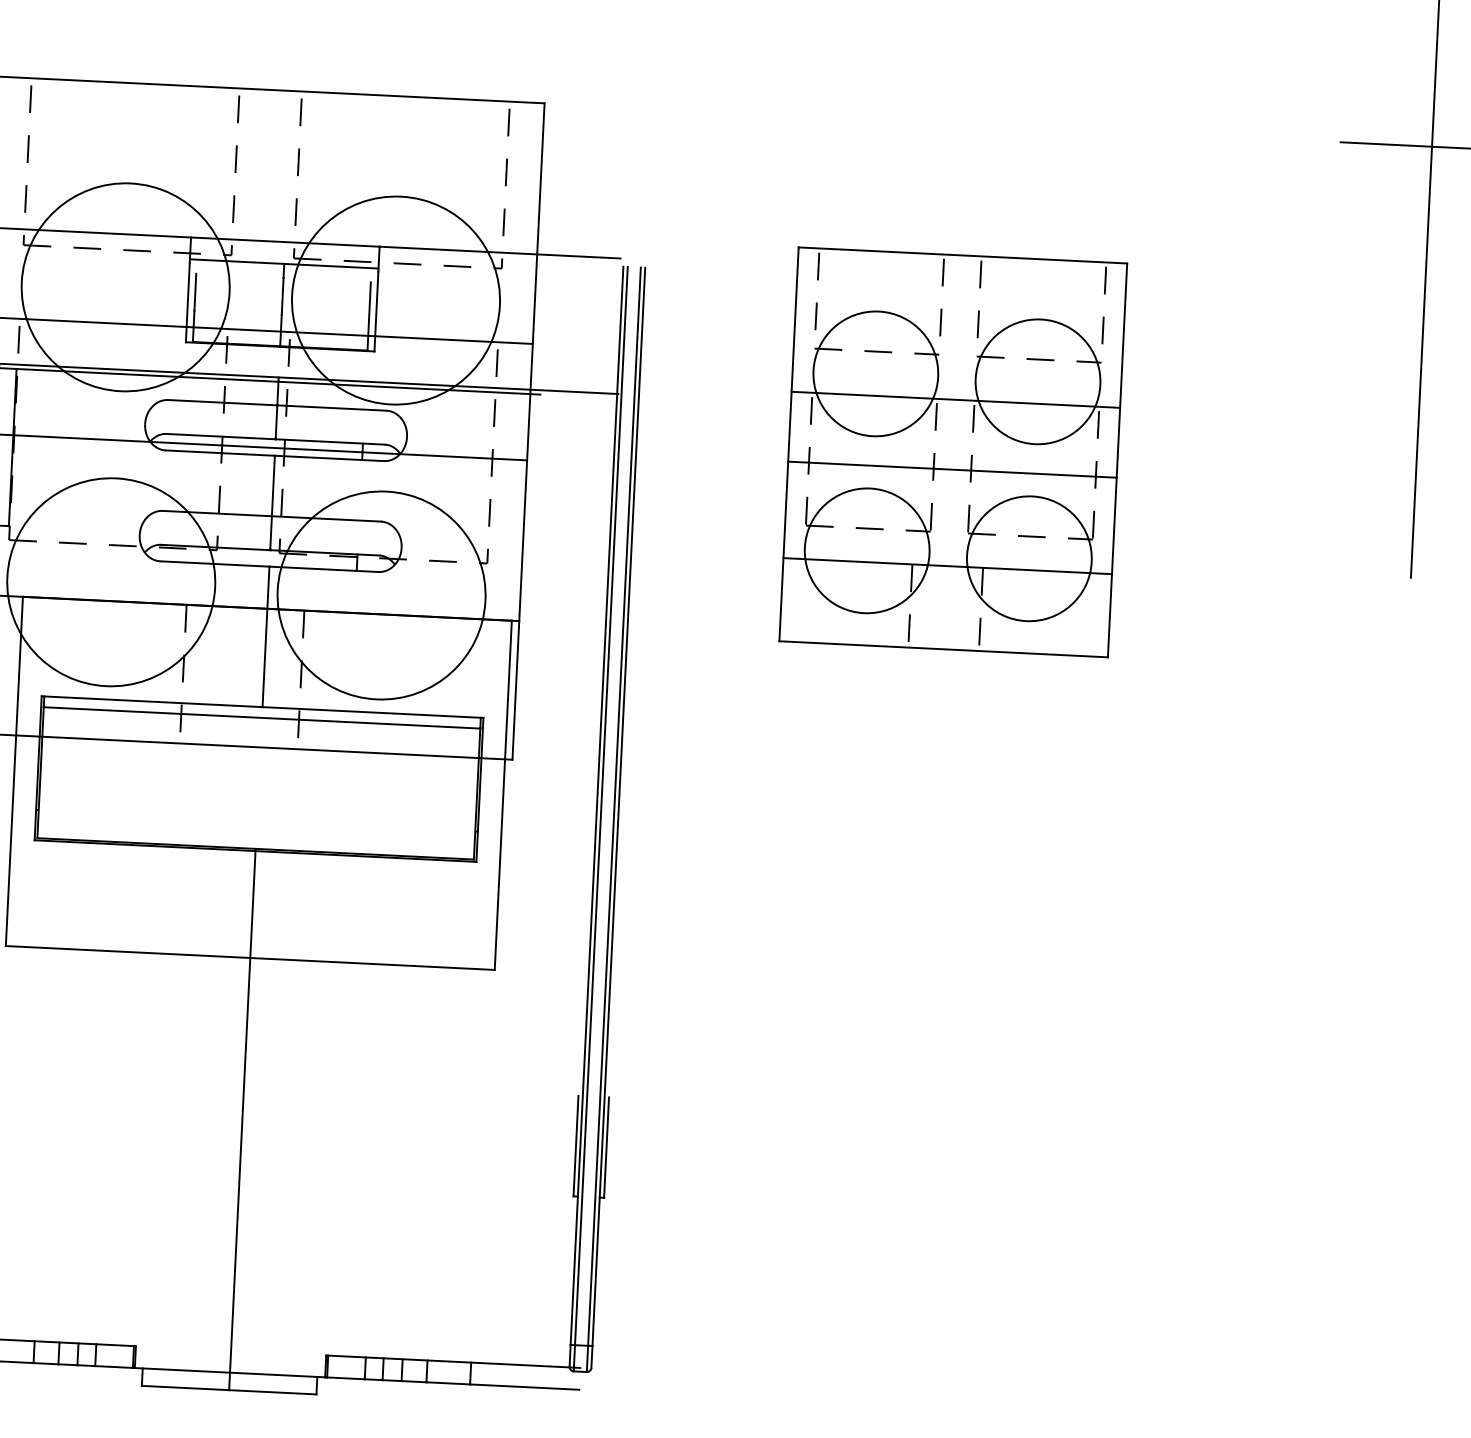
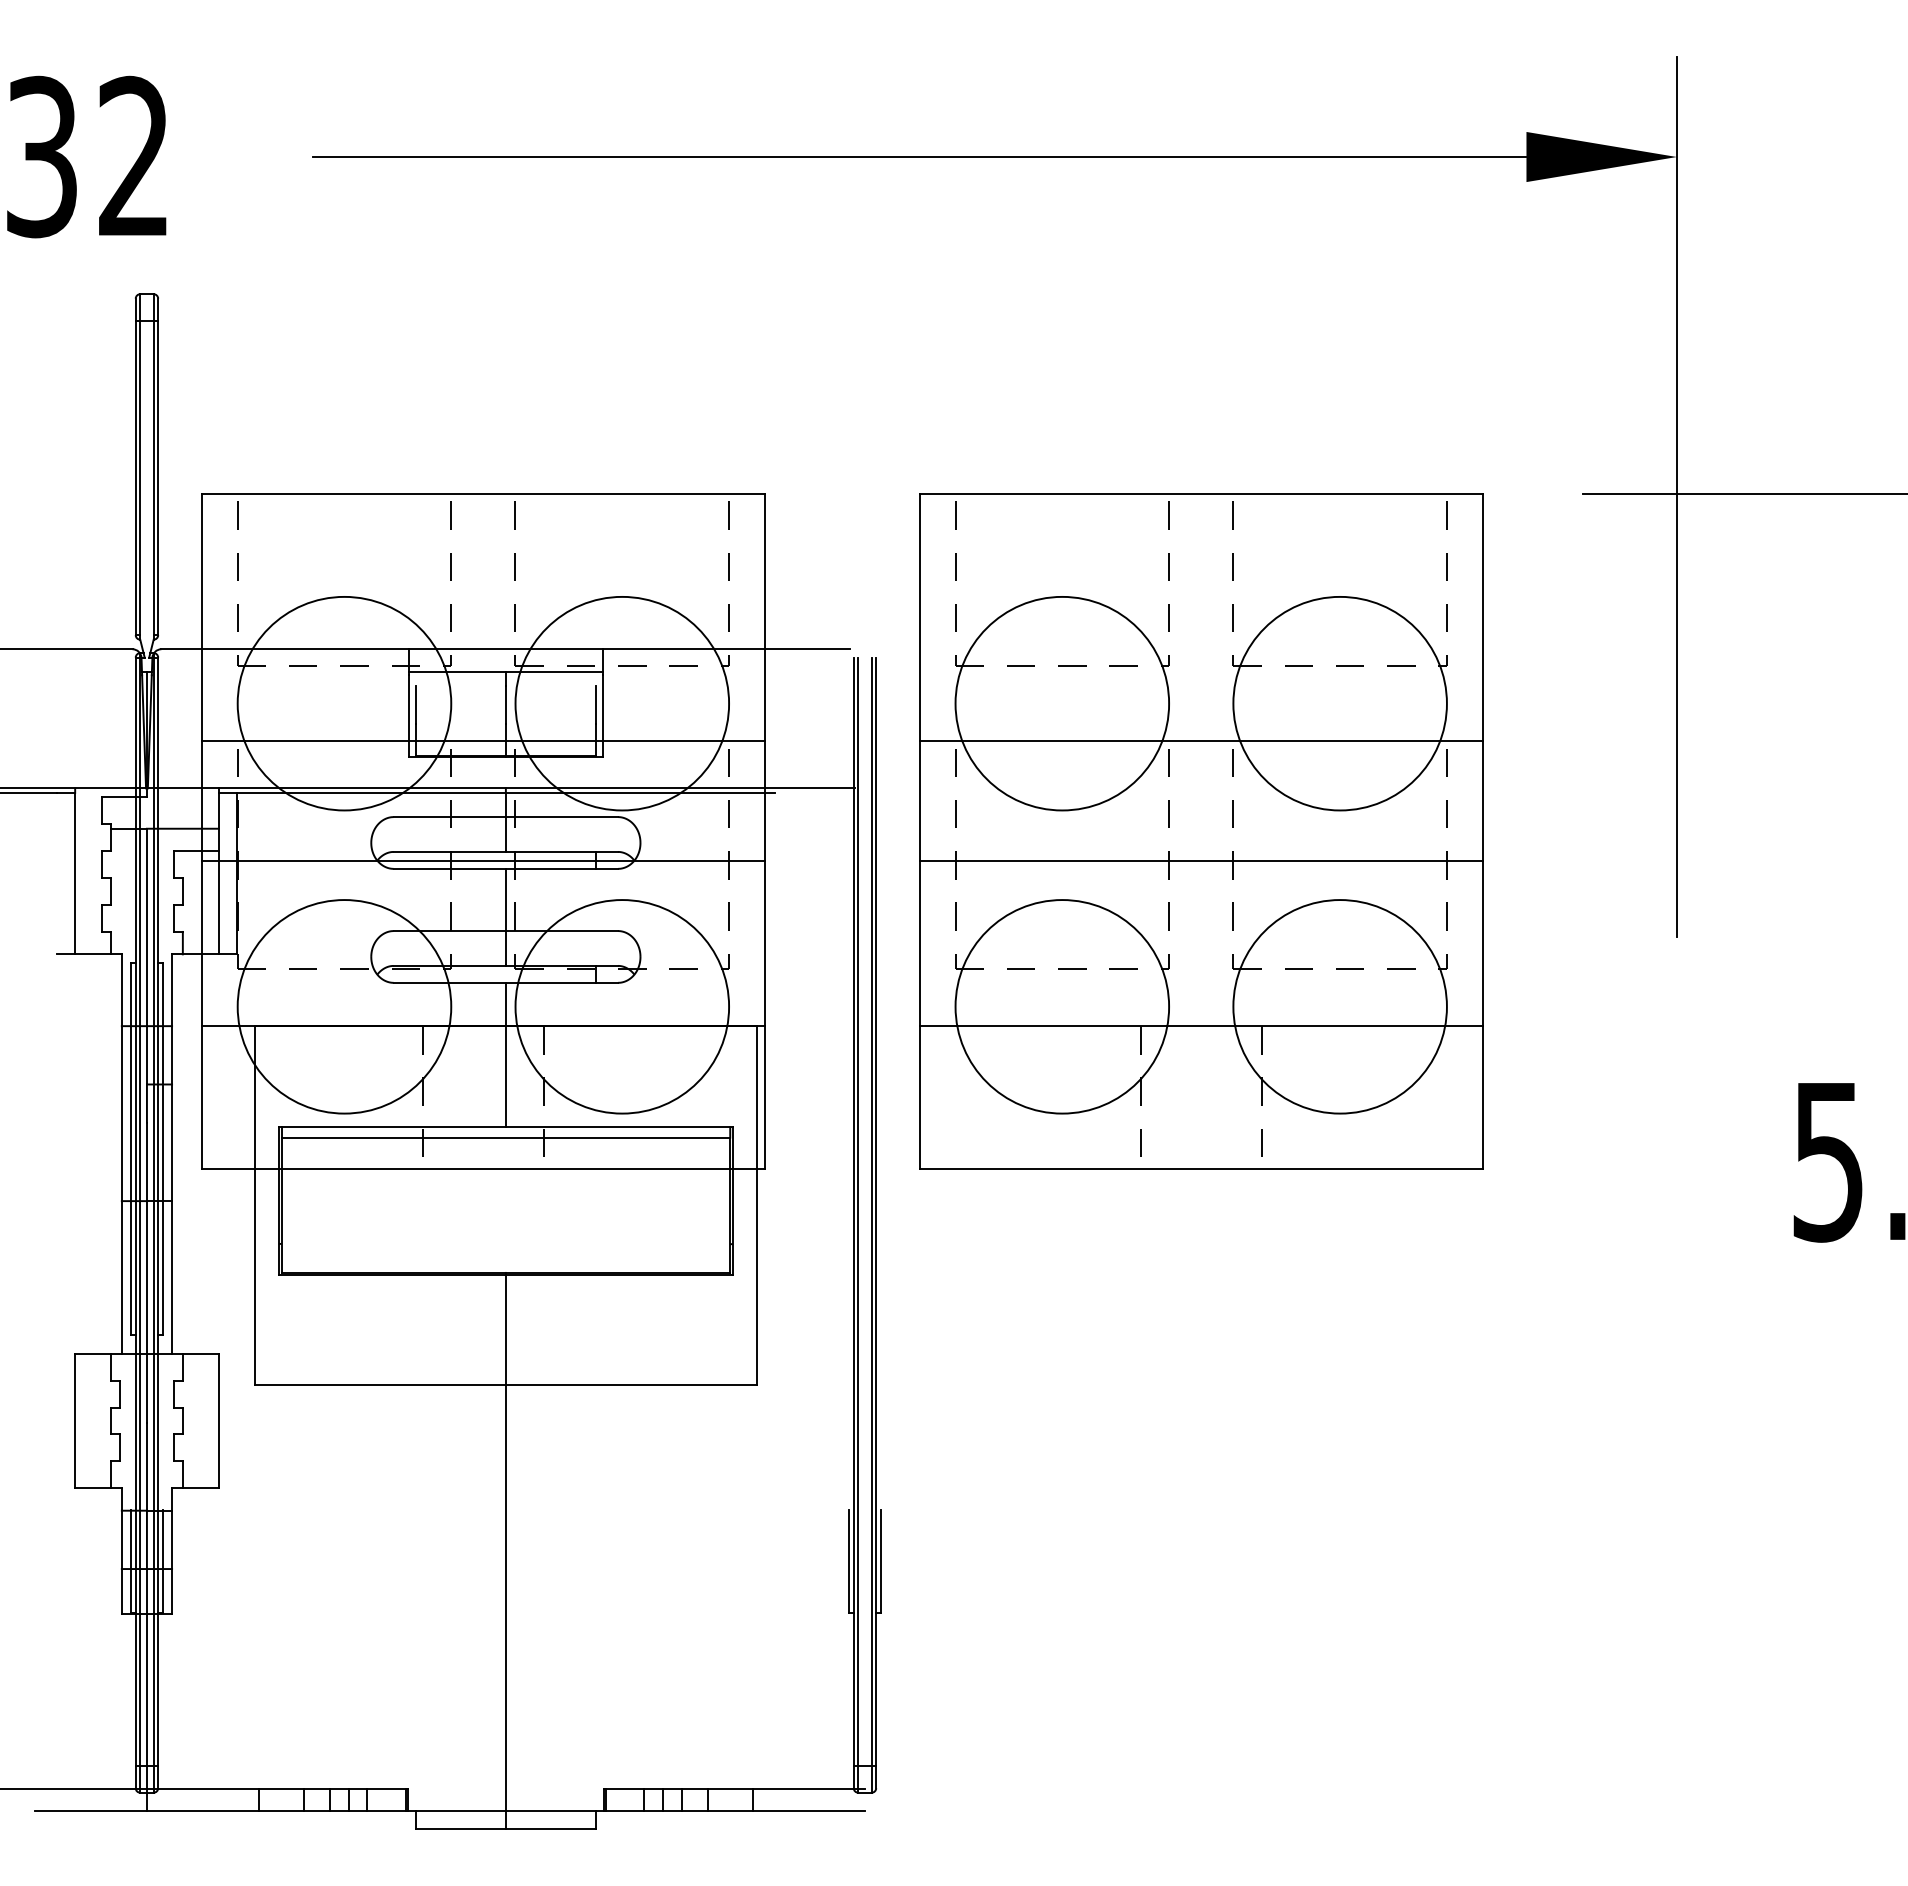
part: (953, 452) -> (1201, 831), size x1.67

